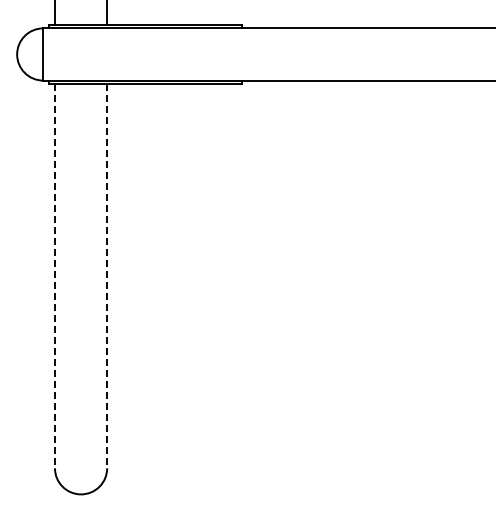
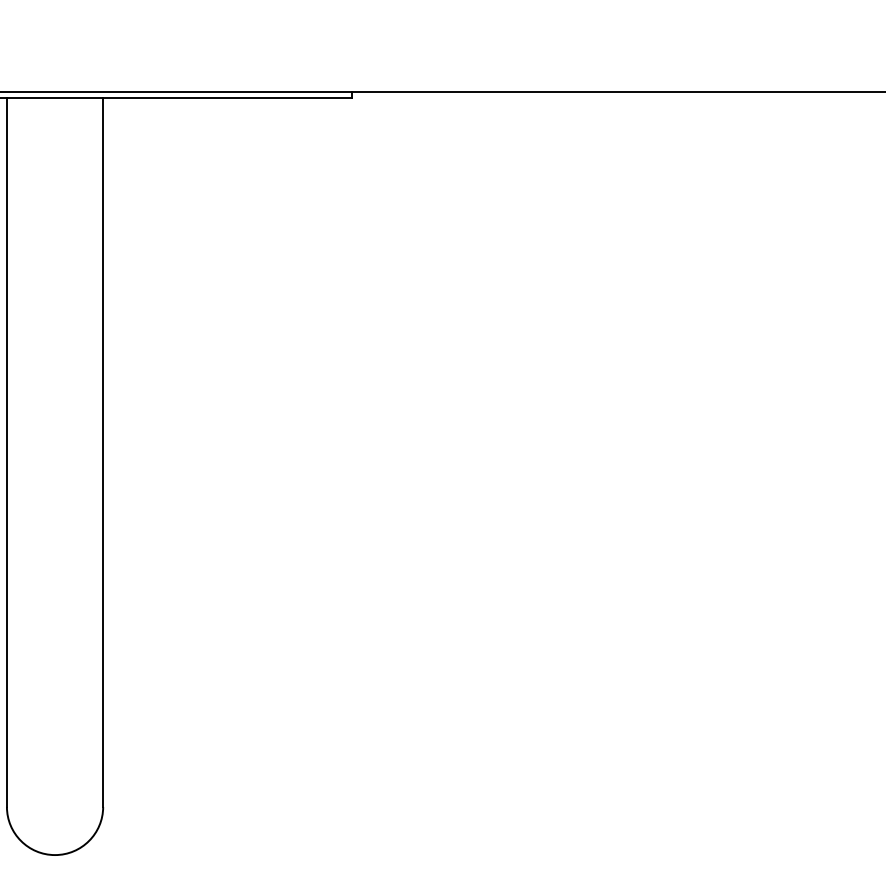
line: (54, 276) -> (6, 453), dashed -> solid
line: (107, 276) -> (103, 453), dashed -> solid

